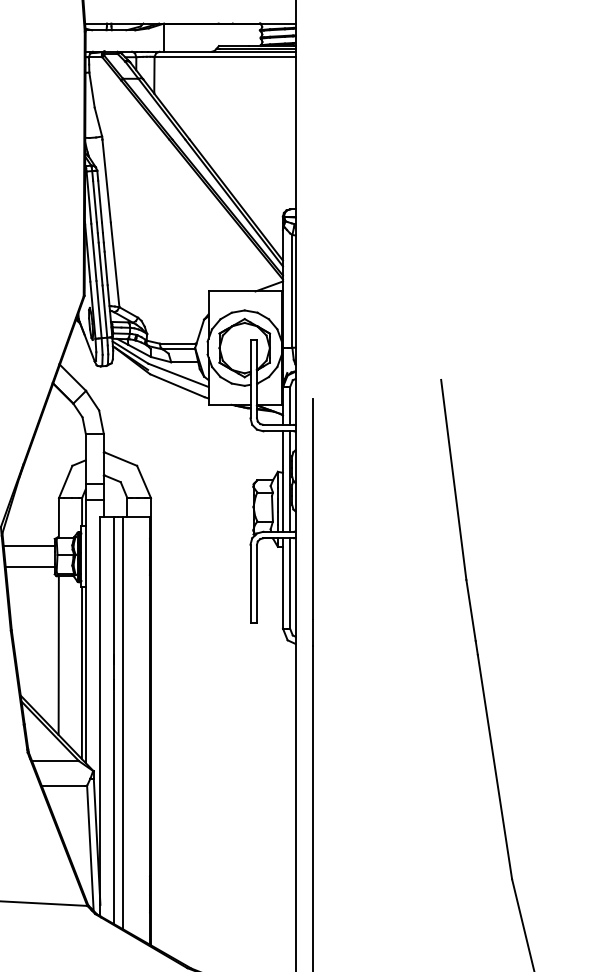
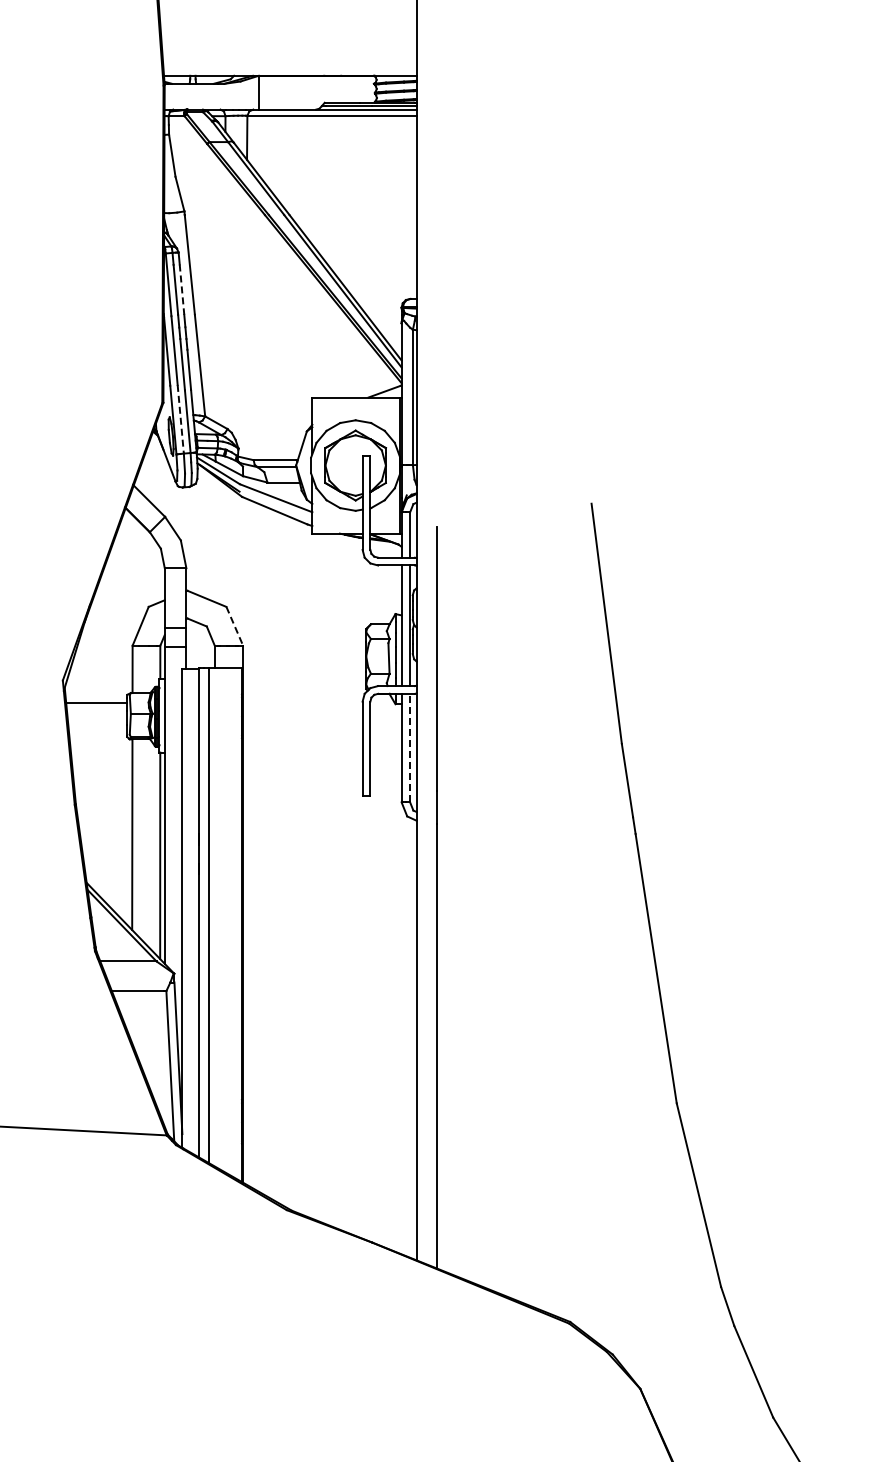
line: (100, 202) -> (182, 290), solid -> dashed
line: (98, 309) -> (180, 419), solid -> dashed
line: (143, 482) -> (234, 626), solid -> dashed
line: (29, 567) -> (97, 728), removed
line: (290, 582) -> (410, 747), solid -> dashed

